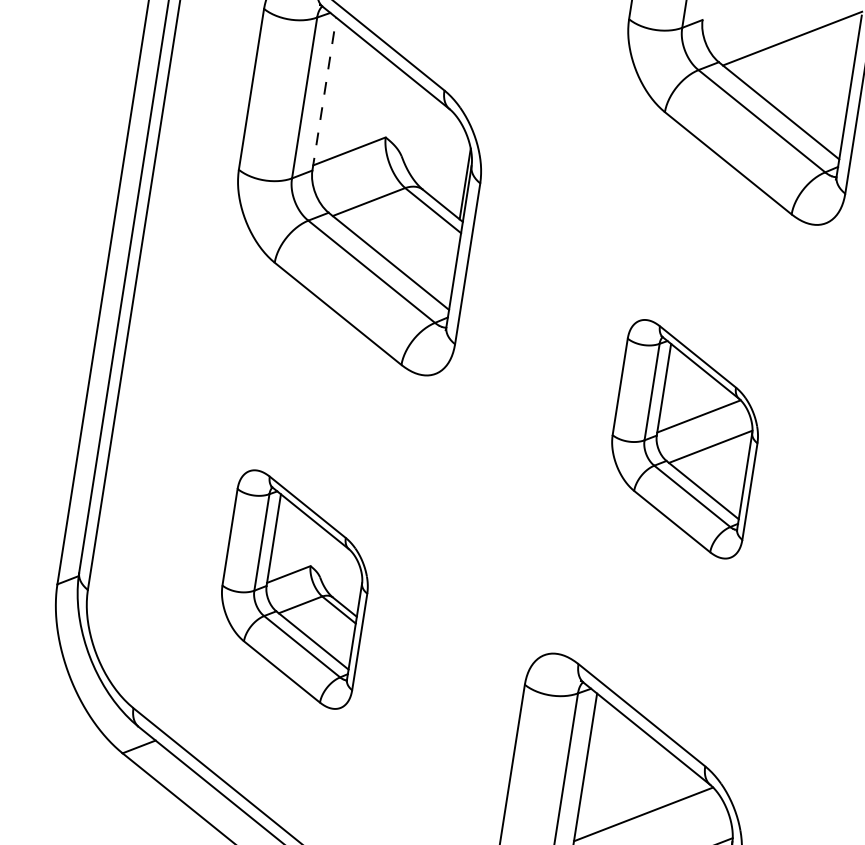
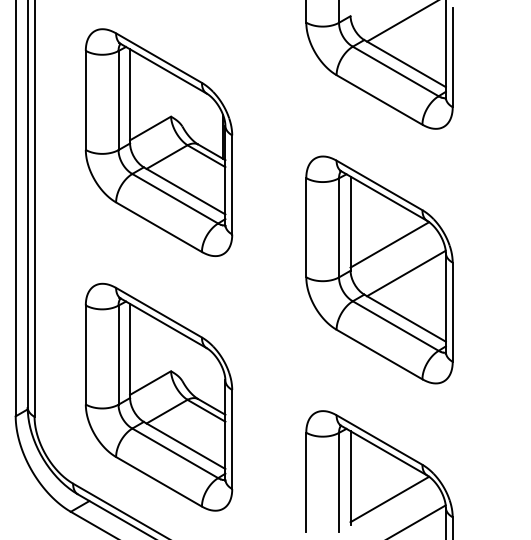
line: (325, 92) -> (130, 95), dashed -> solid
part: (685, 438) -> (379, 269), size x1.67
part: (294, 588) -> (158, 396), size x1.67

